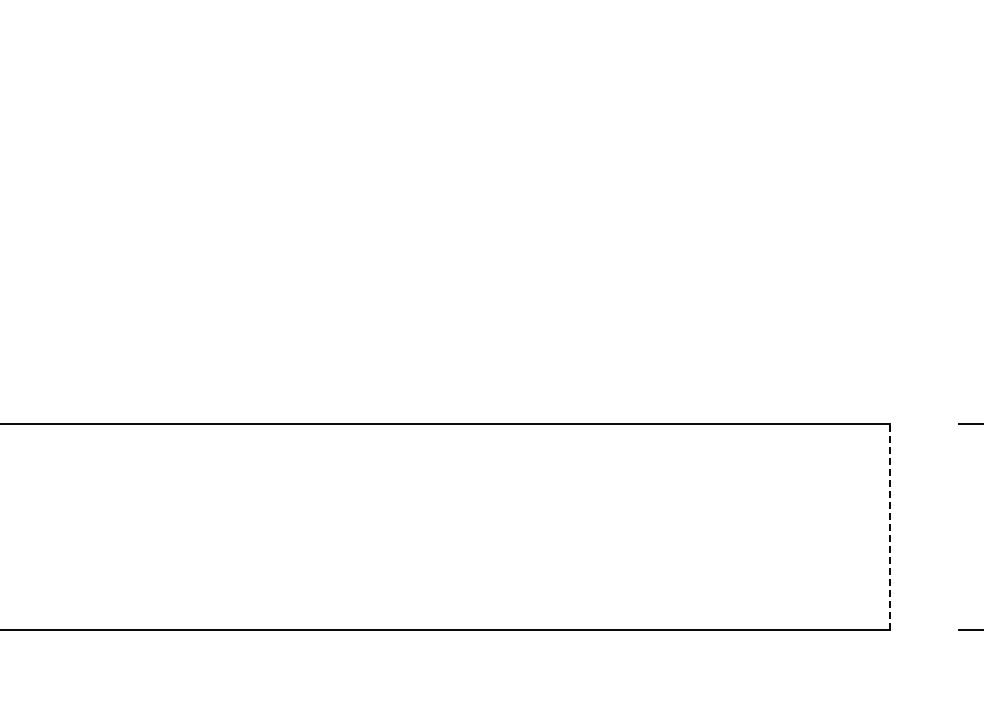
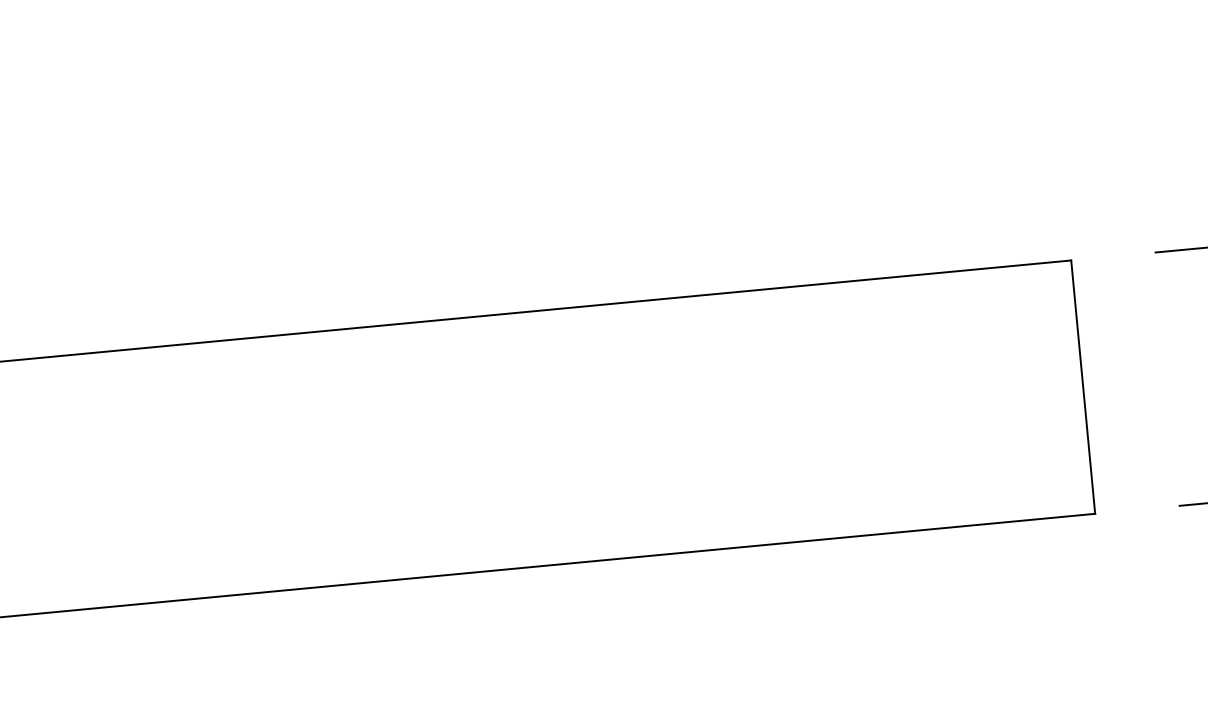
line: (890, 526) -> (1083, 386), dashed -> solid

